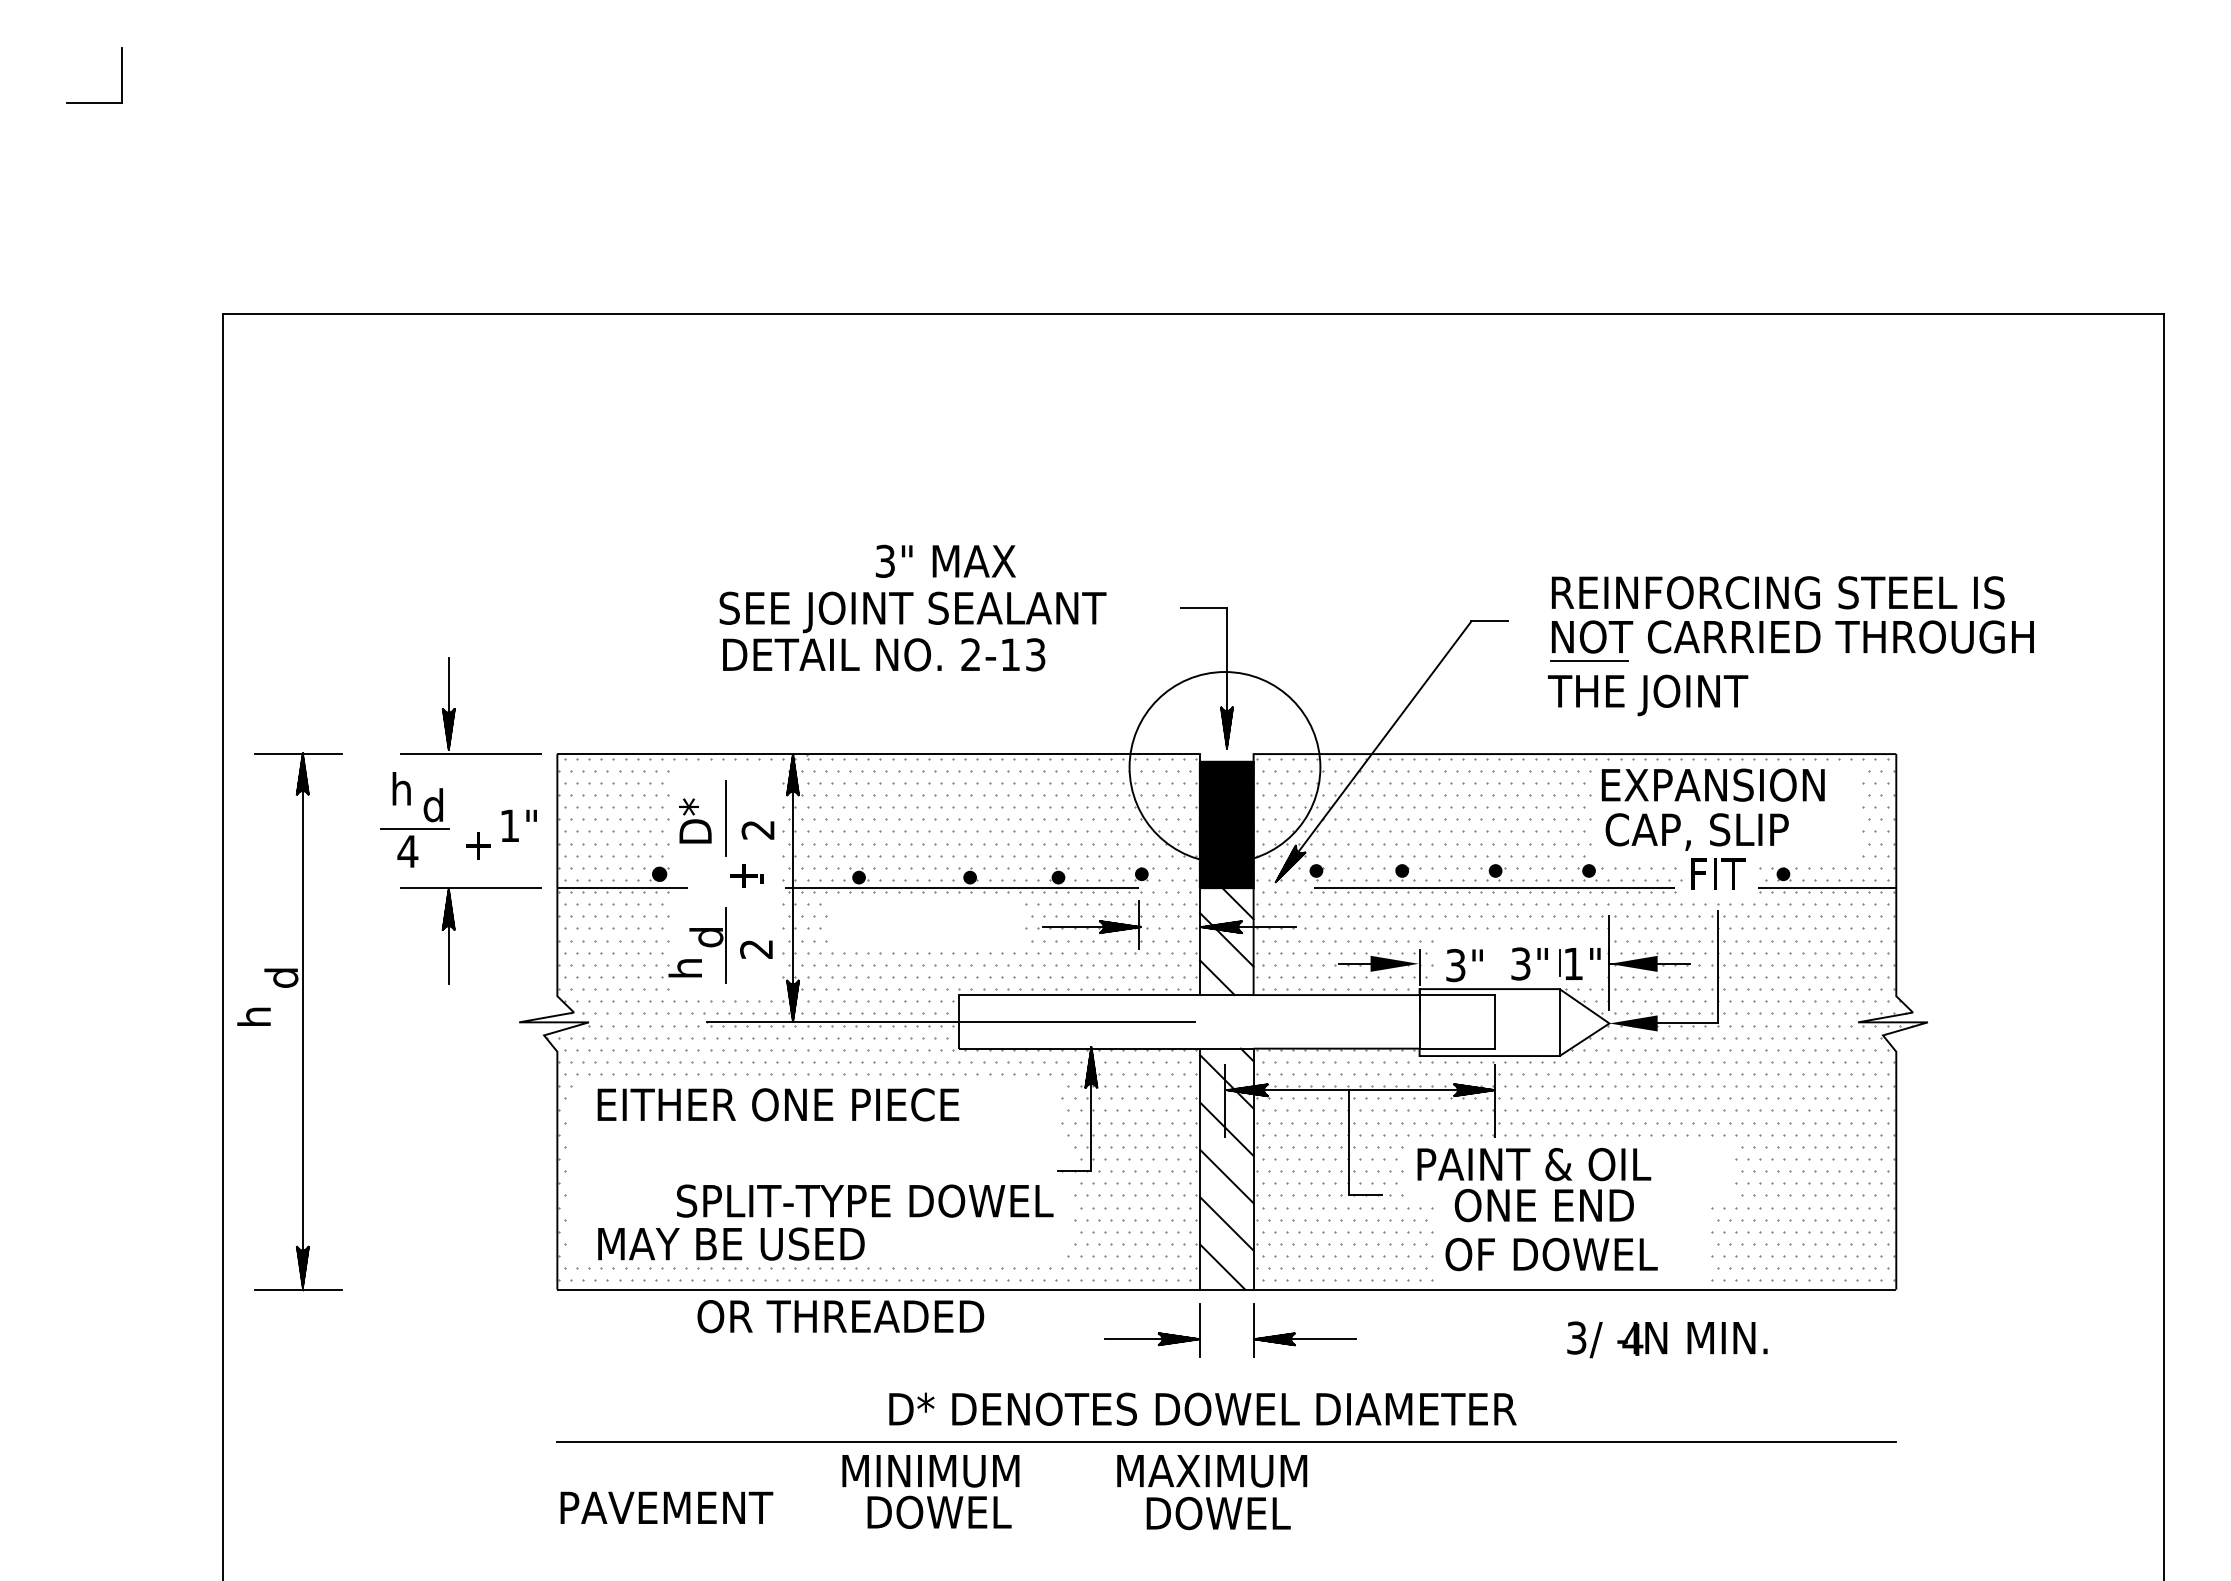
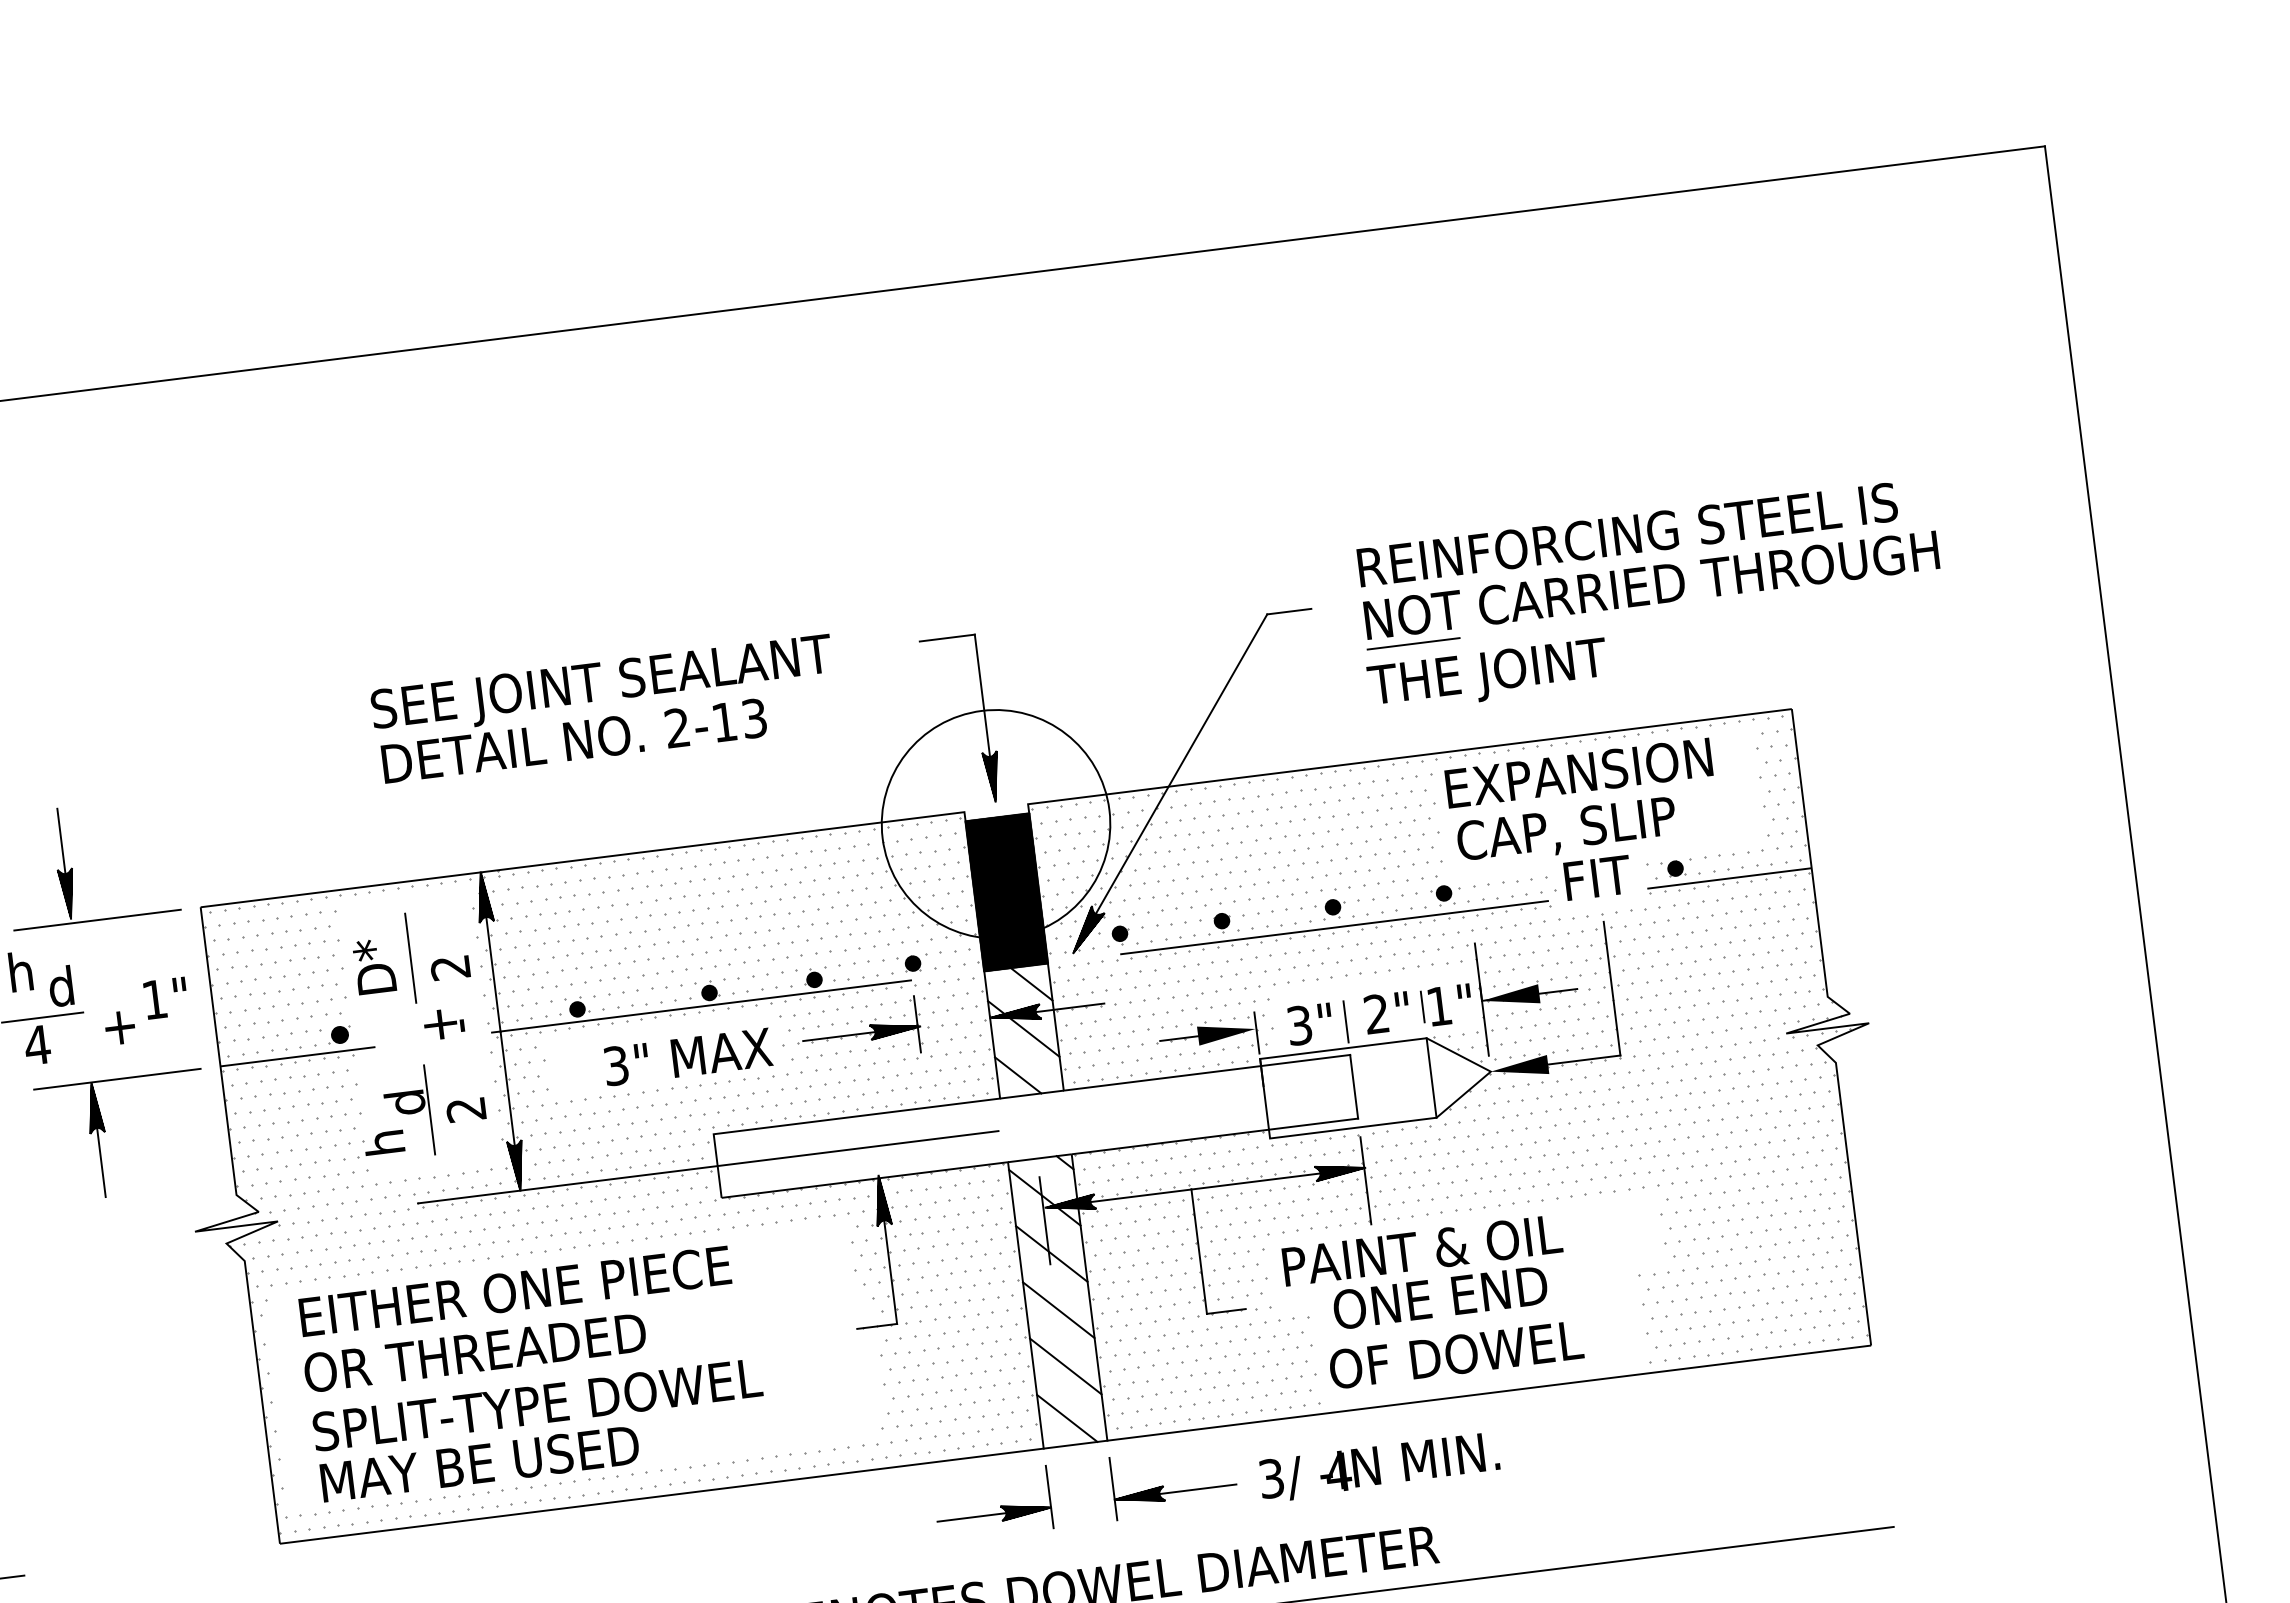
text: (945, 560) -> (687, 1055), moved
text: (1520, 963) -> (1376, 1013), 3" -> 2"
line: (1494, 966) -> (1345, 1020), added
text: (865, 1200) -> (537, 1404), moved
text: (840, 1316) -> (474, 1352), moved
text: (1667, 1339) -> (1379, 1466), moved

